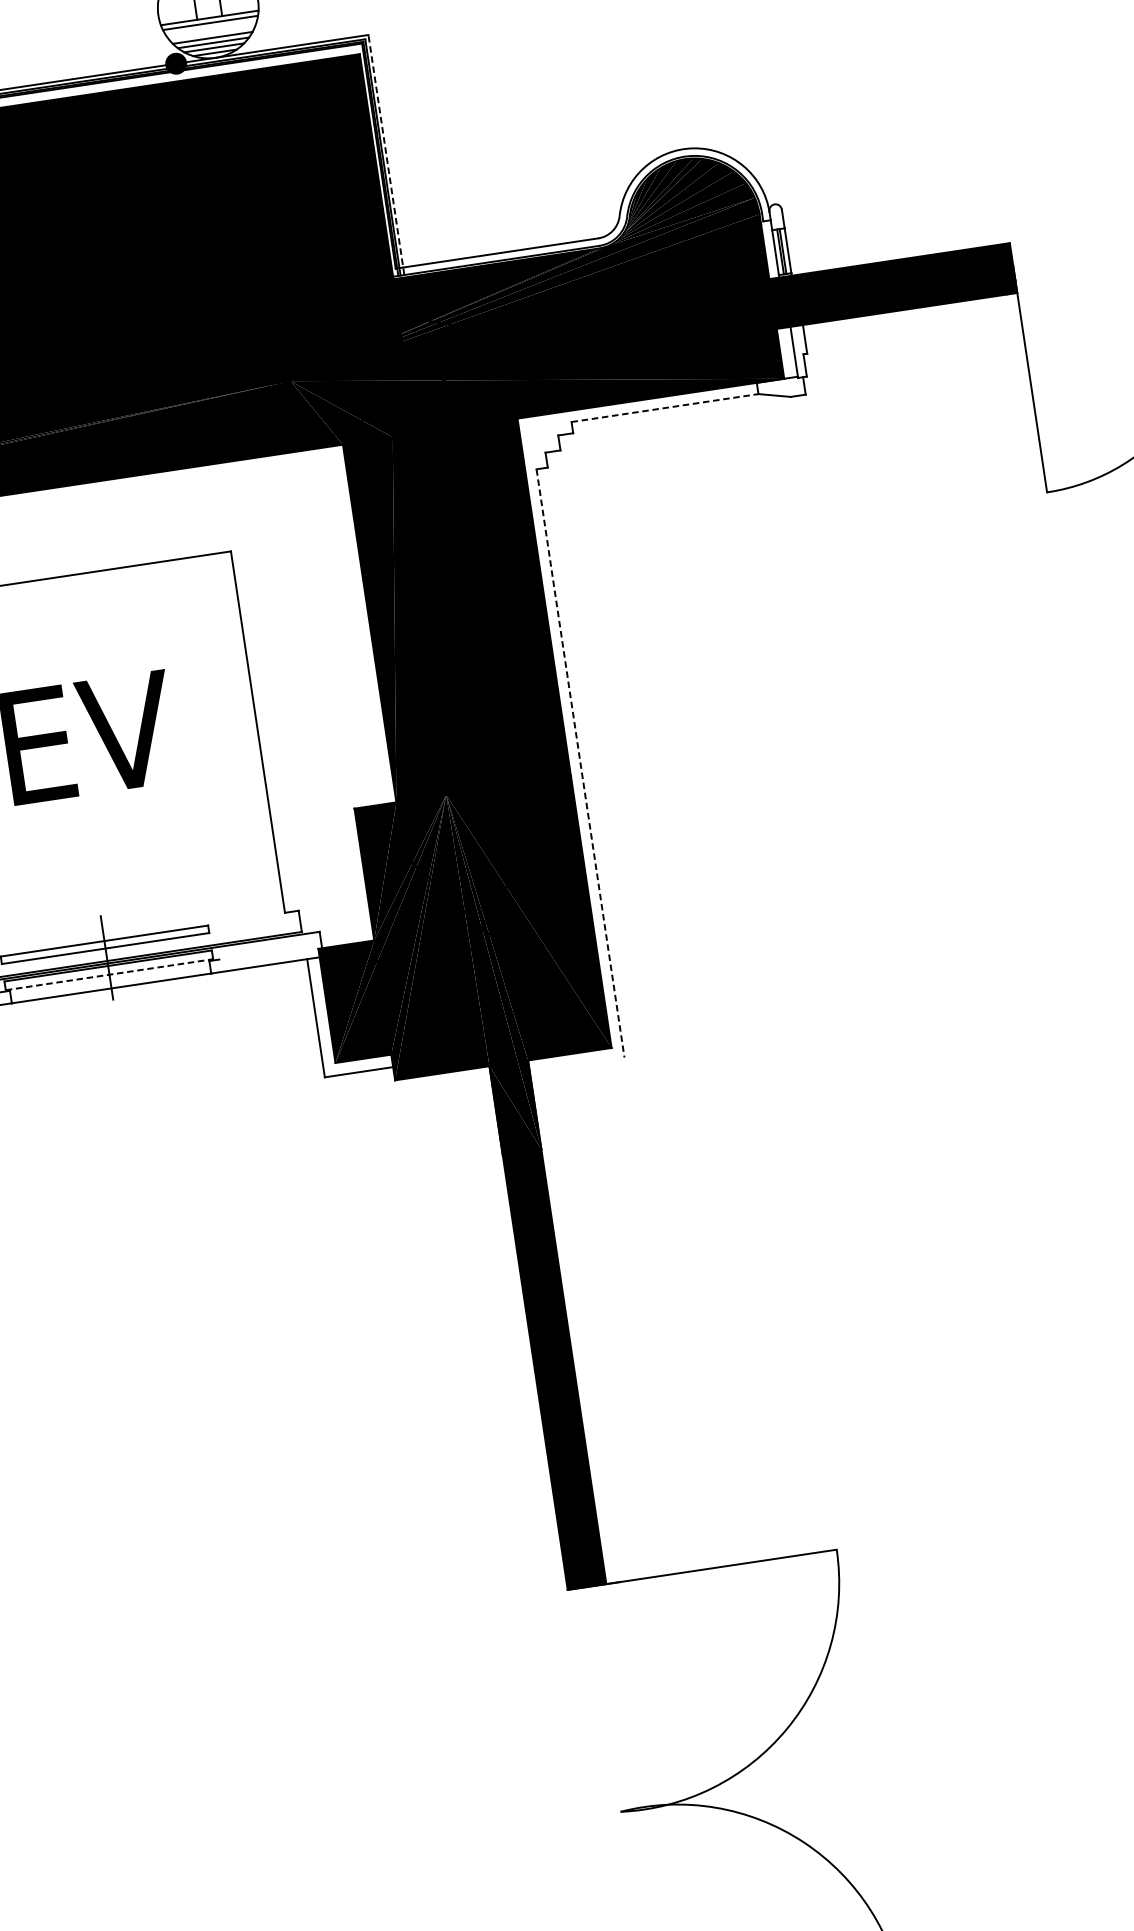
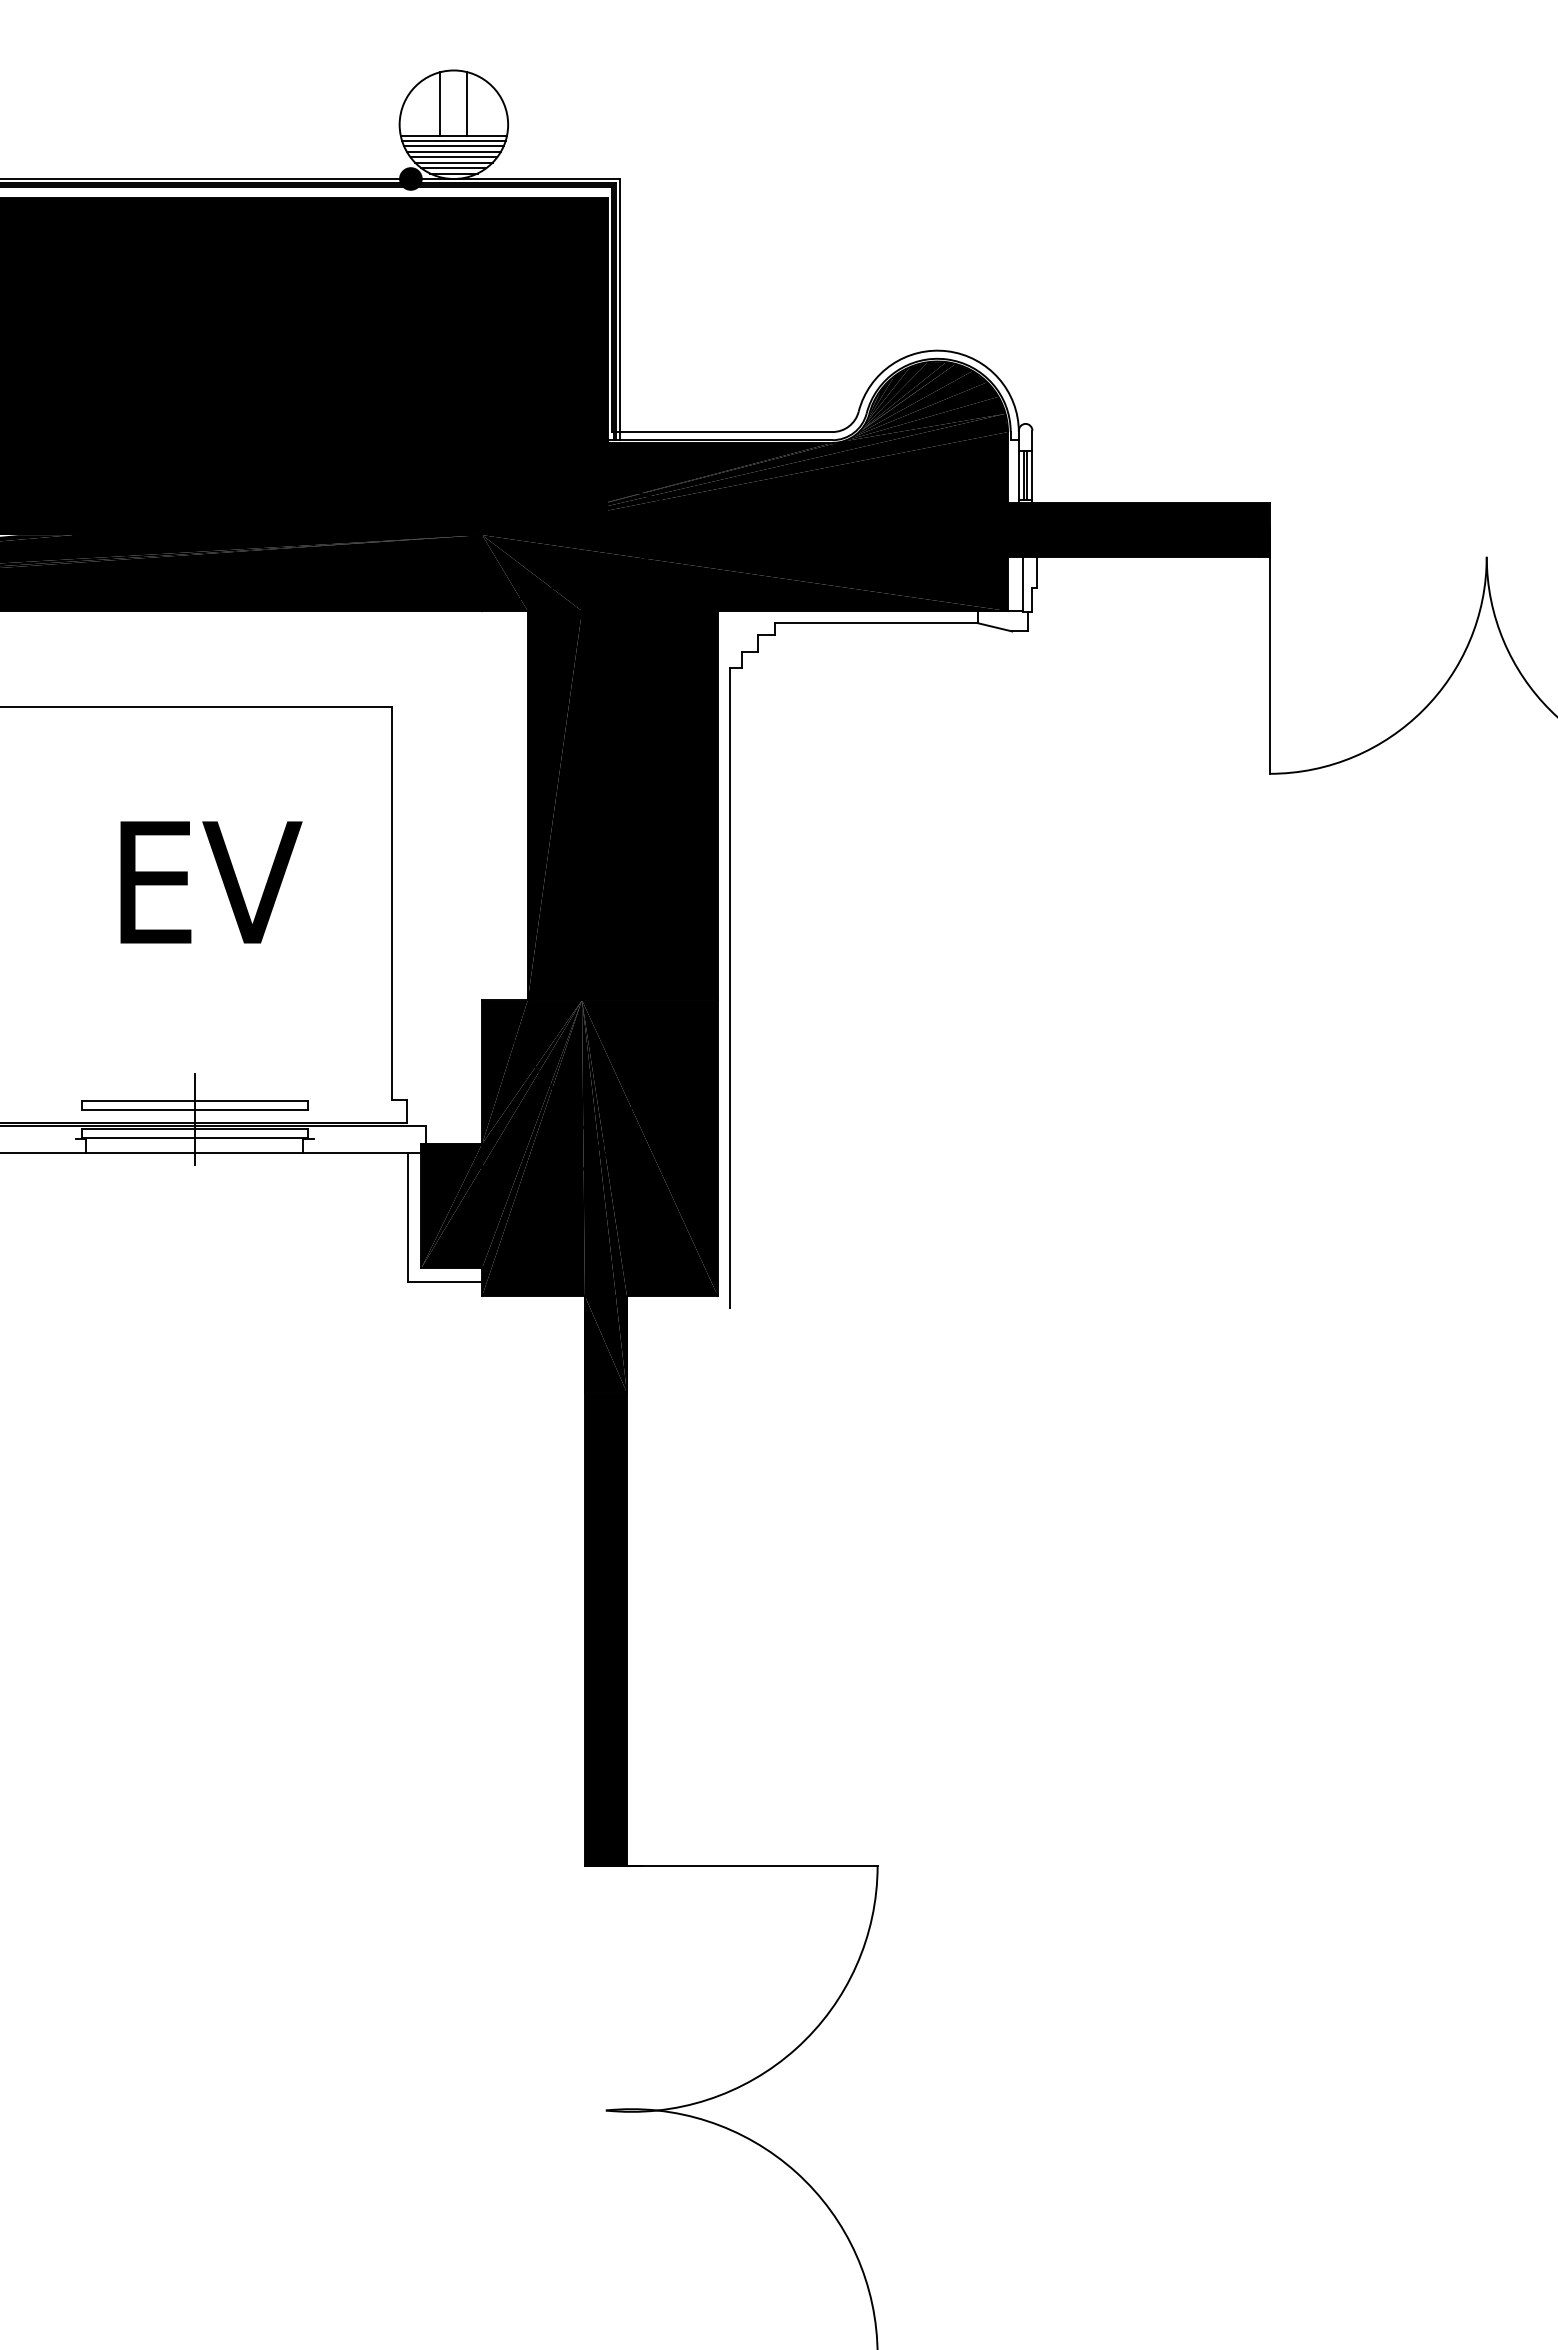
line: (210, 28) -> (453, 146), added
line: (211, 32) -> (453, 151), added
line: (386, 154) -> (620, 309), dashed -> solid
line: (665, 408) -> (876, 623), dashed -> solid
line: (580, 763) -> (729, 988), dashed -> solid
line: (109, 975) -> (194, 1138), dashed -> solid

